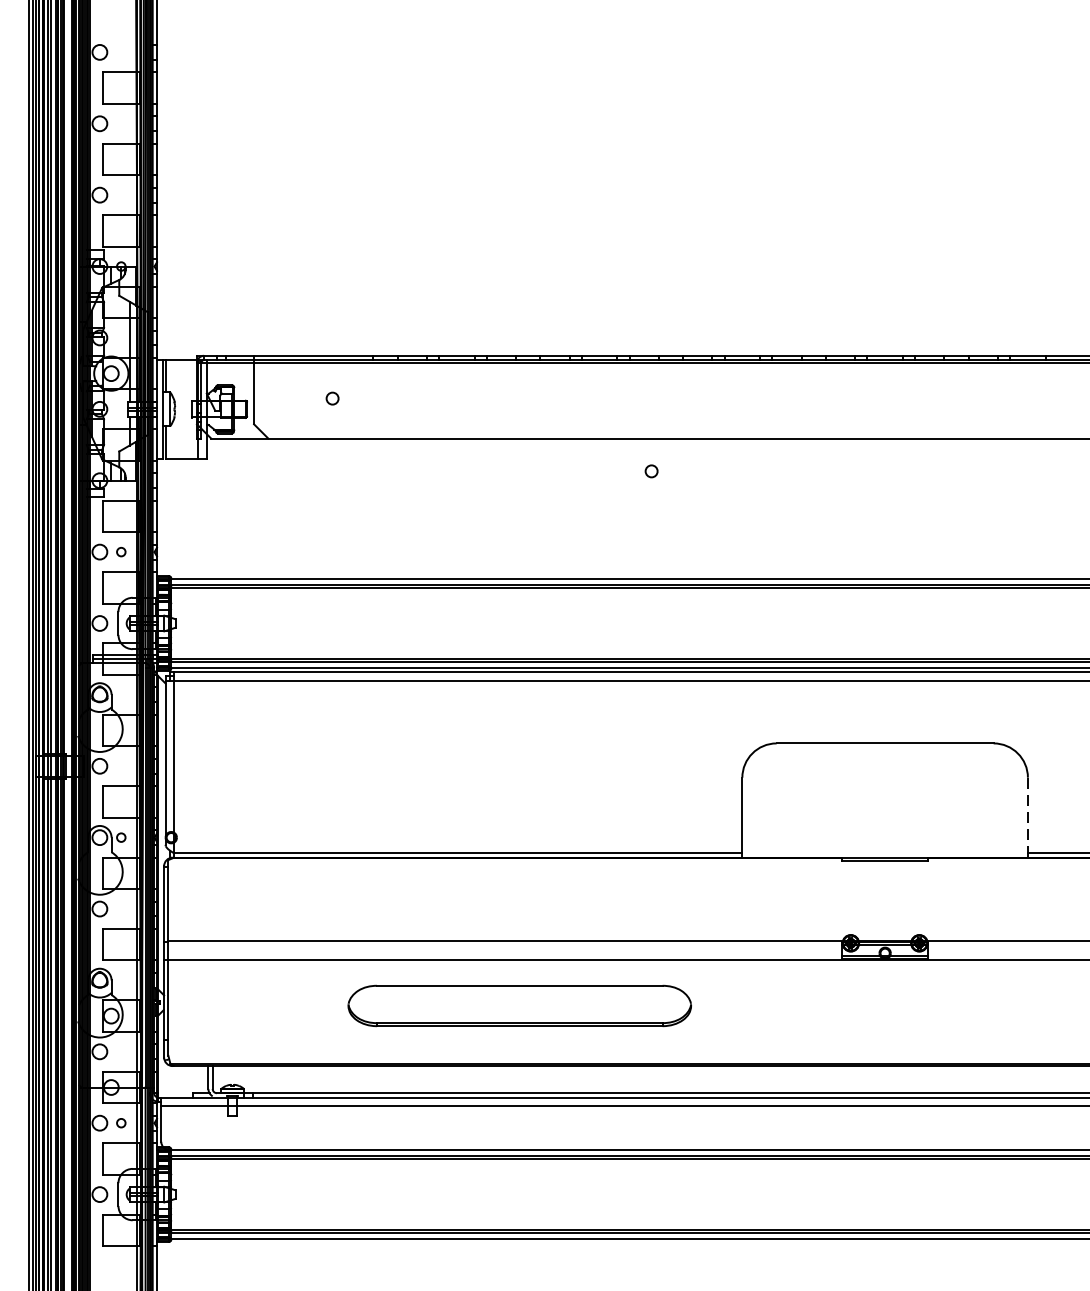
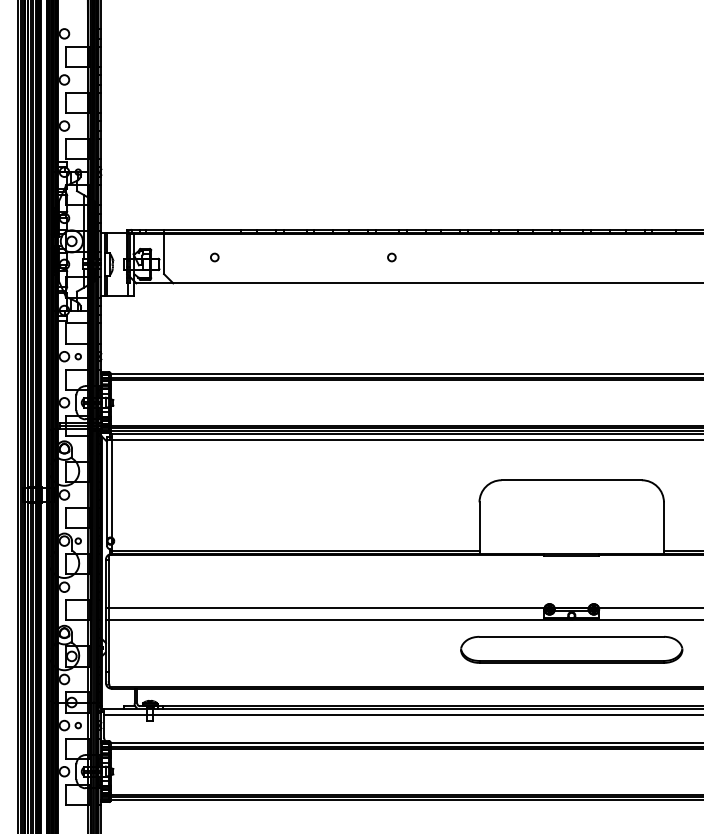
circle: (651, 471) -> (391, 257), moved
line: (1027, 818) -> (663, 528), dashed -> solid
part: (519, 1005) -> (571, 649), moved

